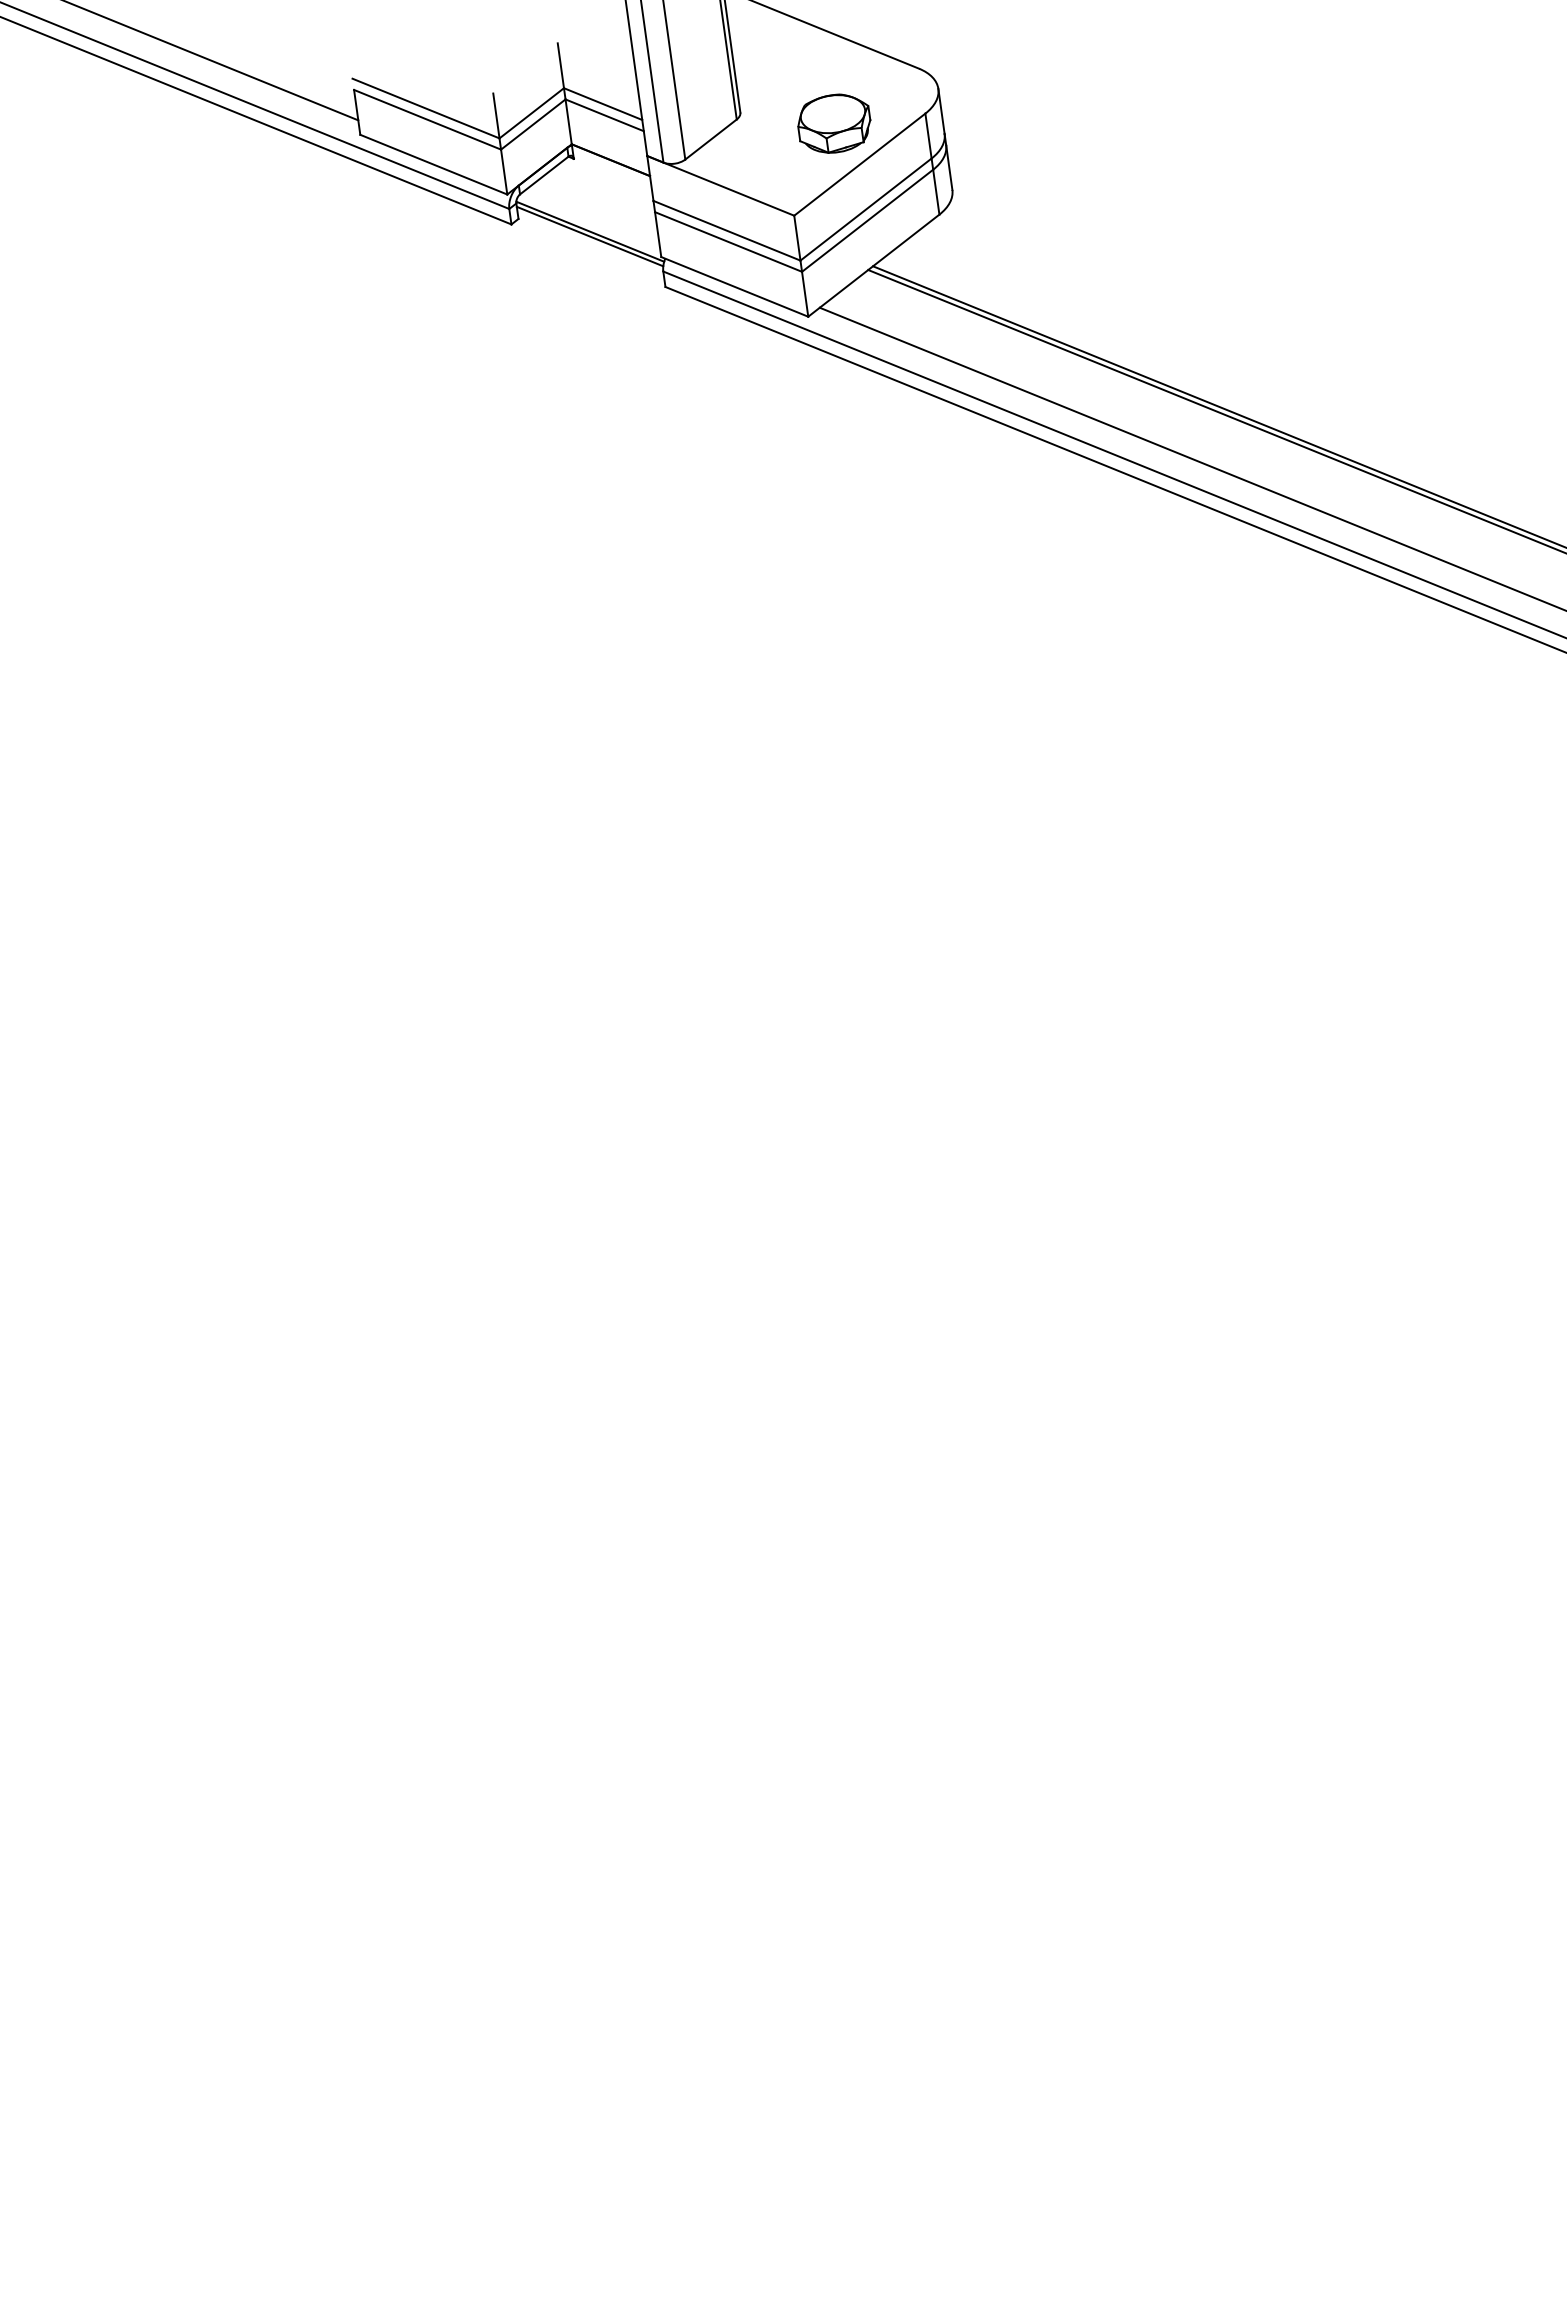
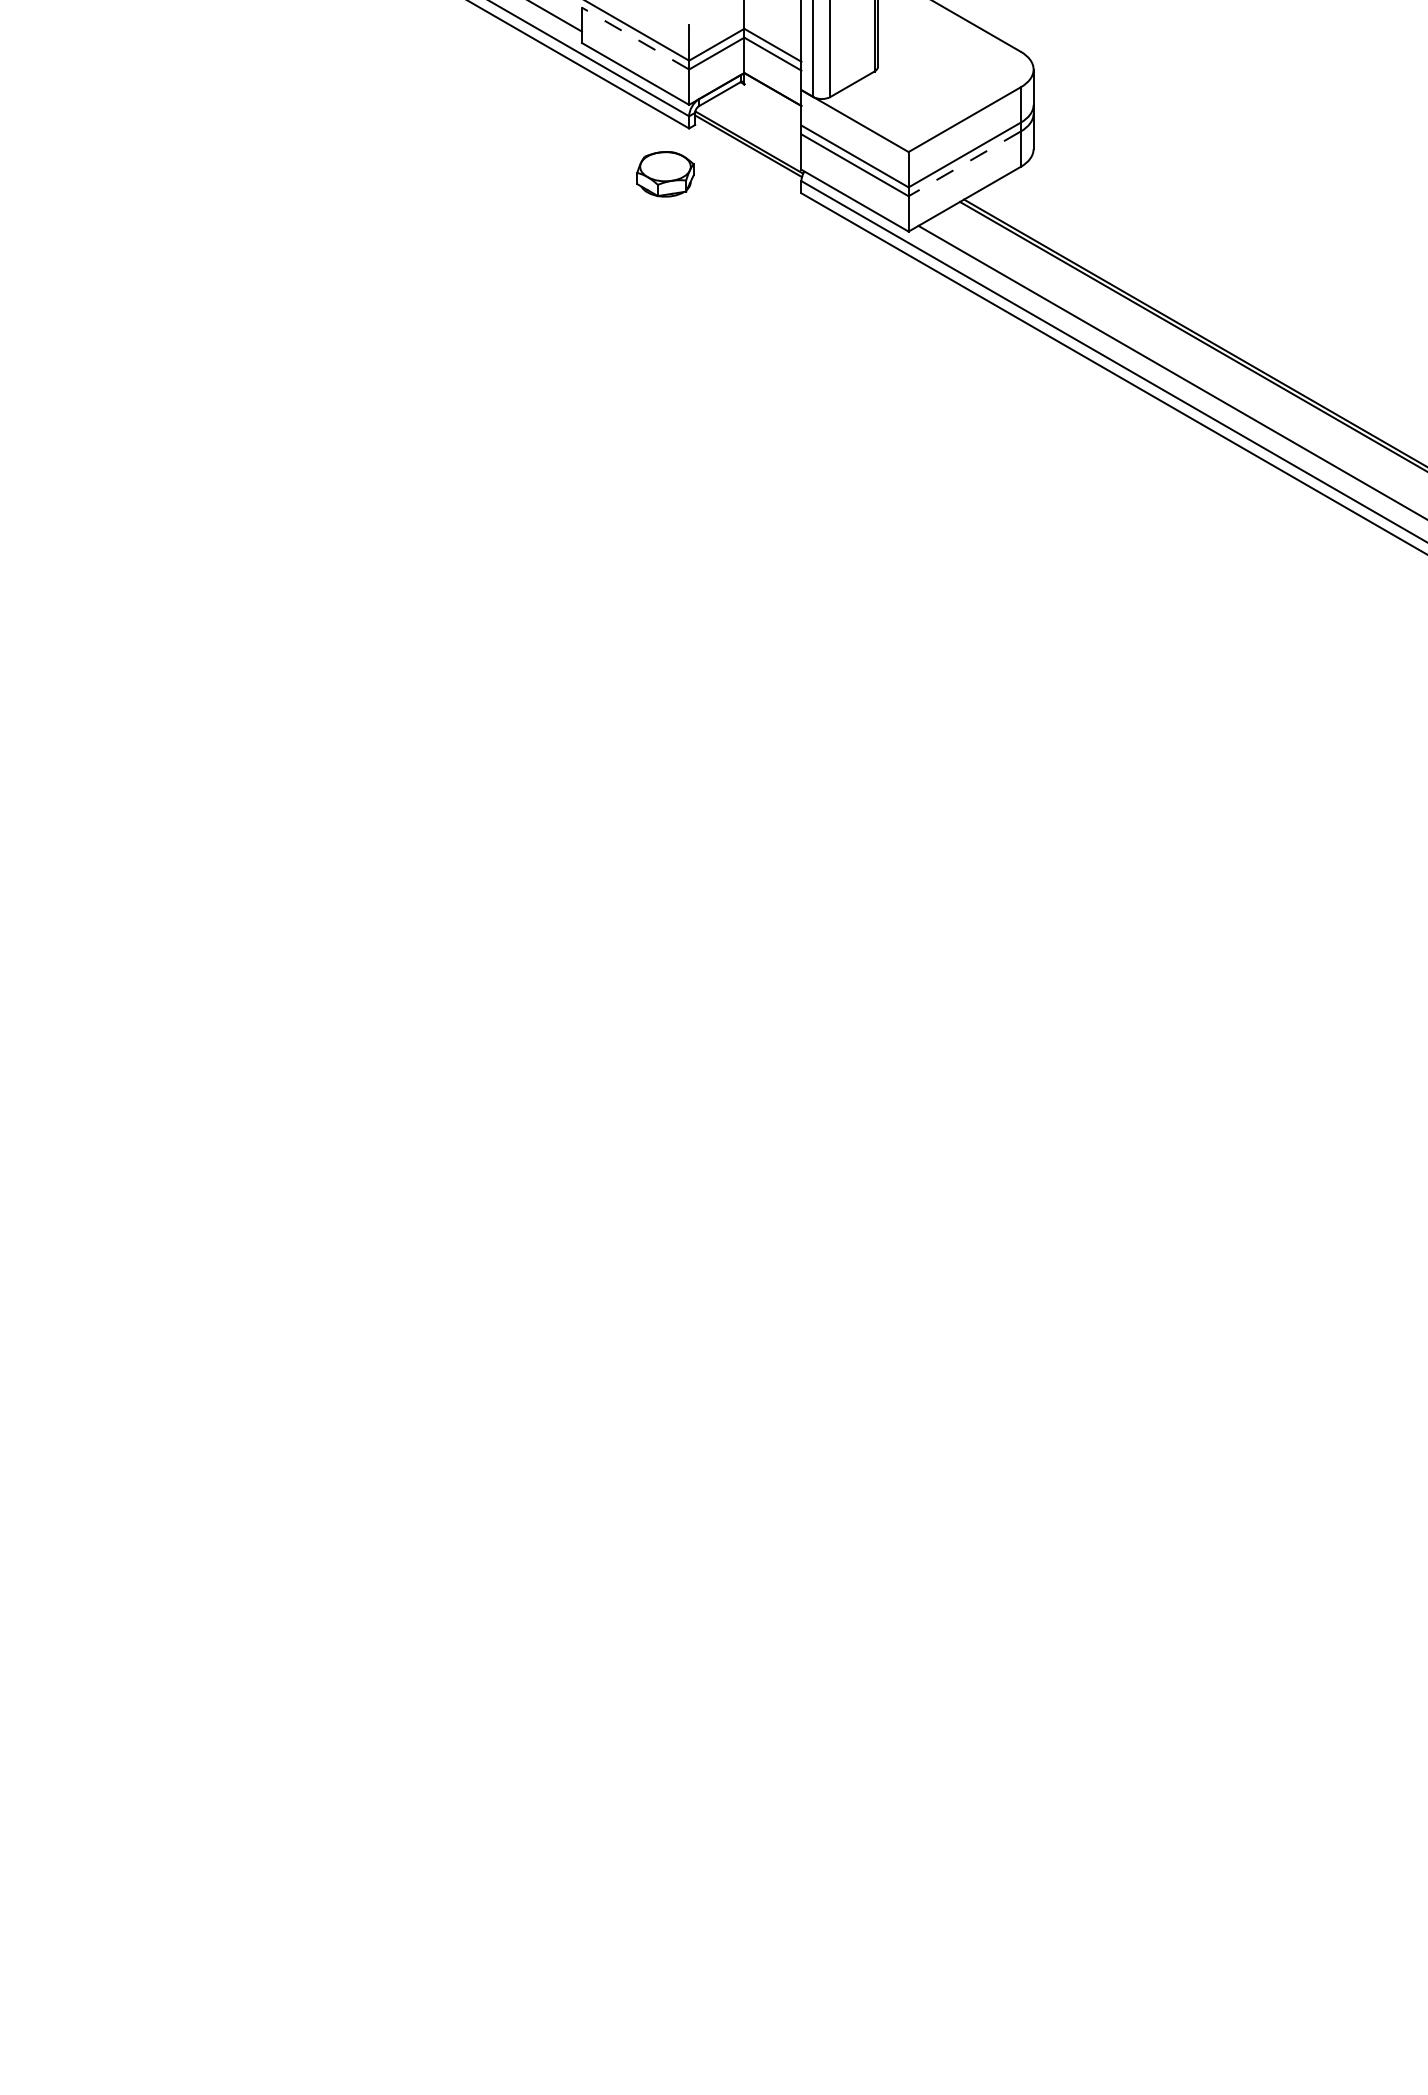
line: (427, 119) -> (635, 38), solid -> dashed
part: (834, 124) -> (665, 174), moved
line: (867, 220) -> (964, 163), solid -> dashed

